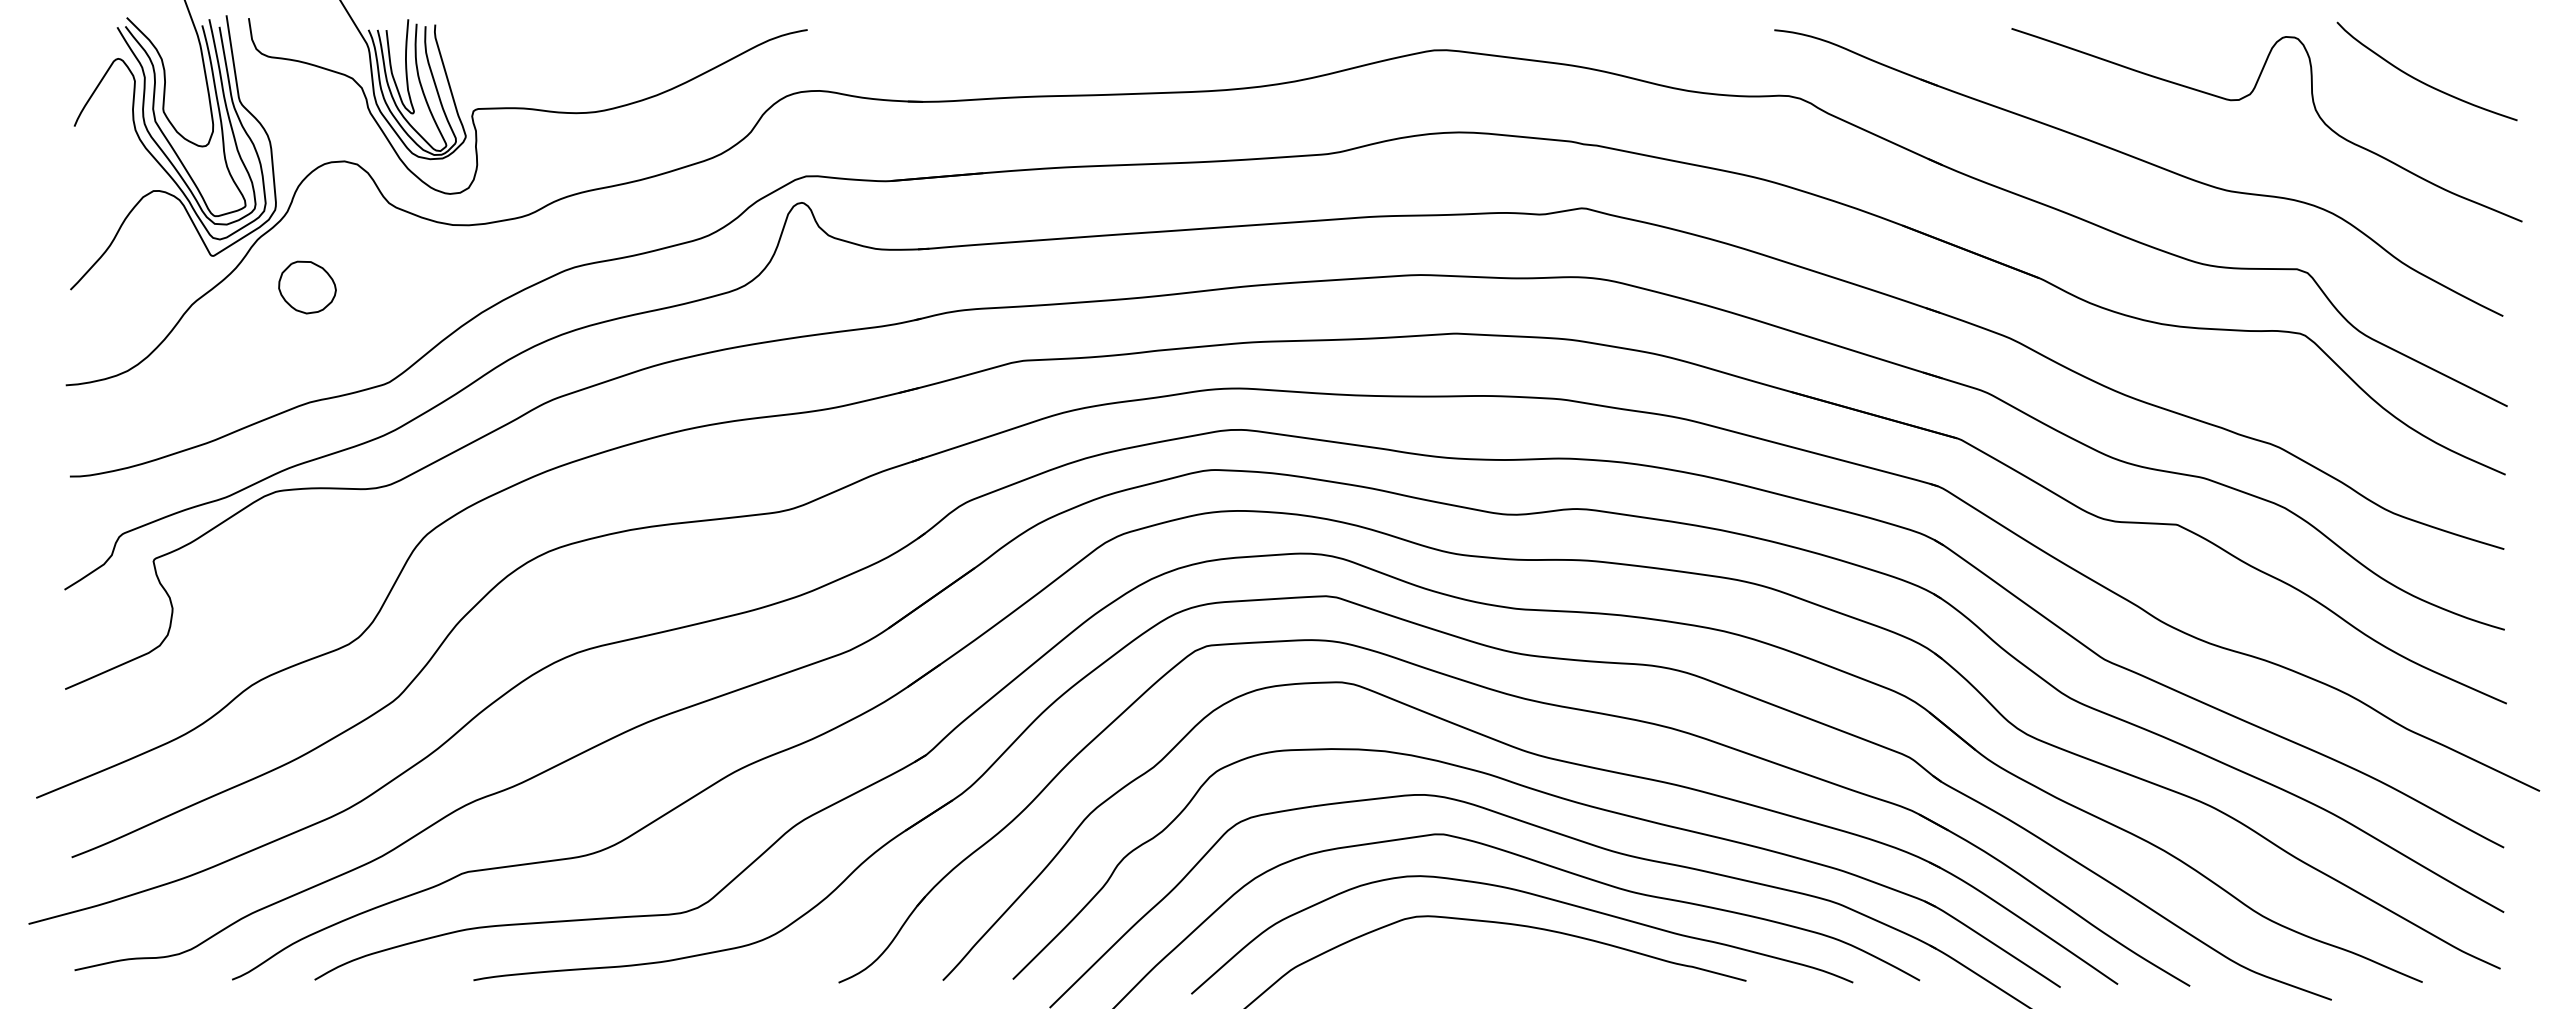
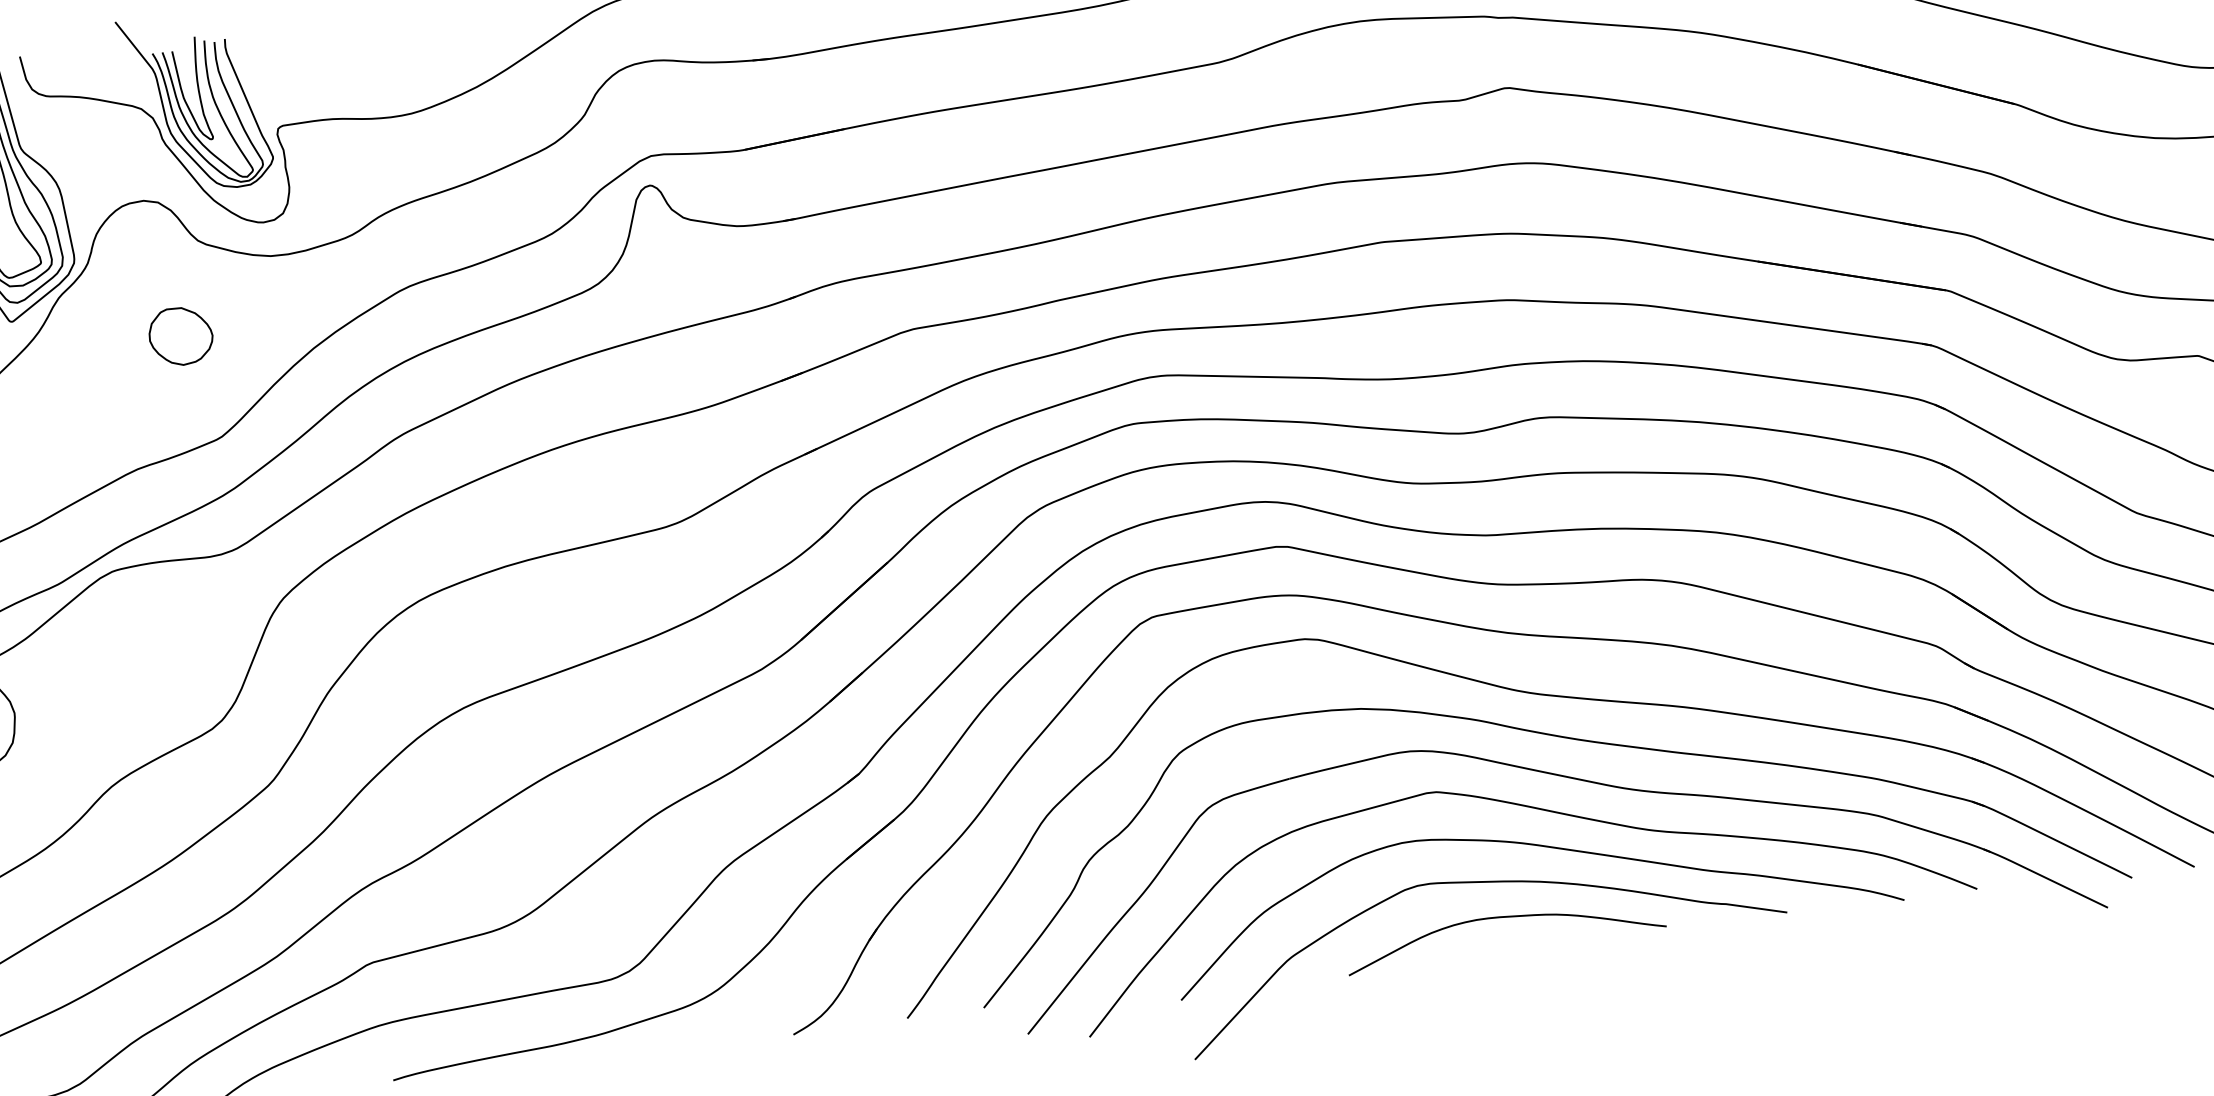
part: (307, 287) -> (181, 336), moved
curve: (1491, 955) -> (1504, 918), added

